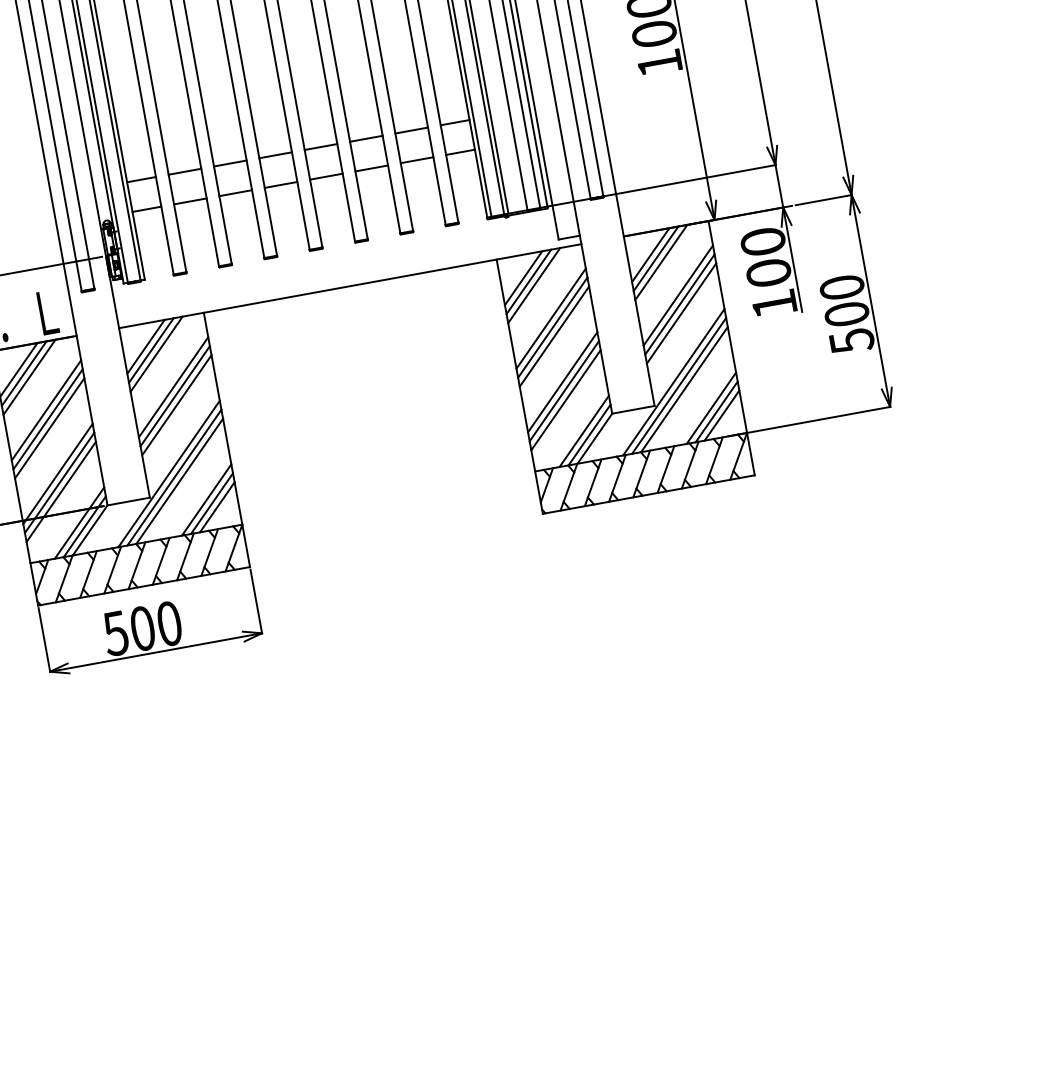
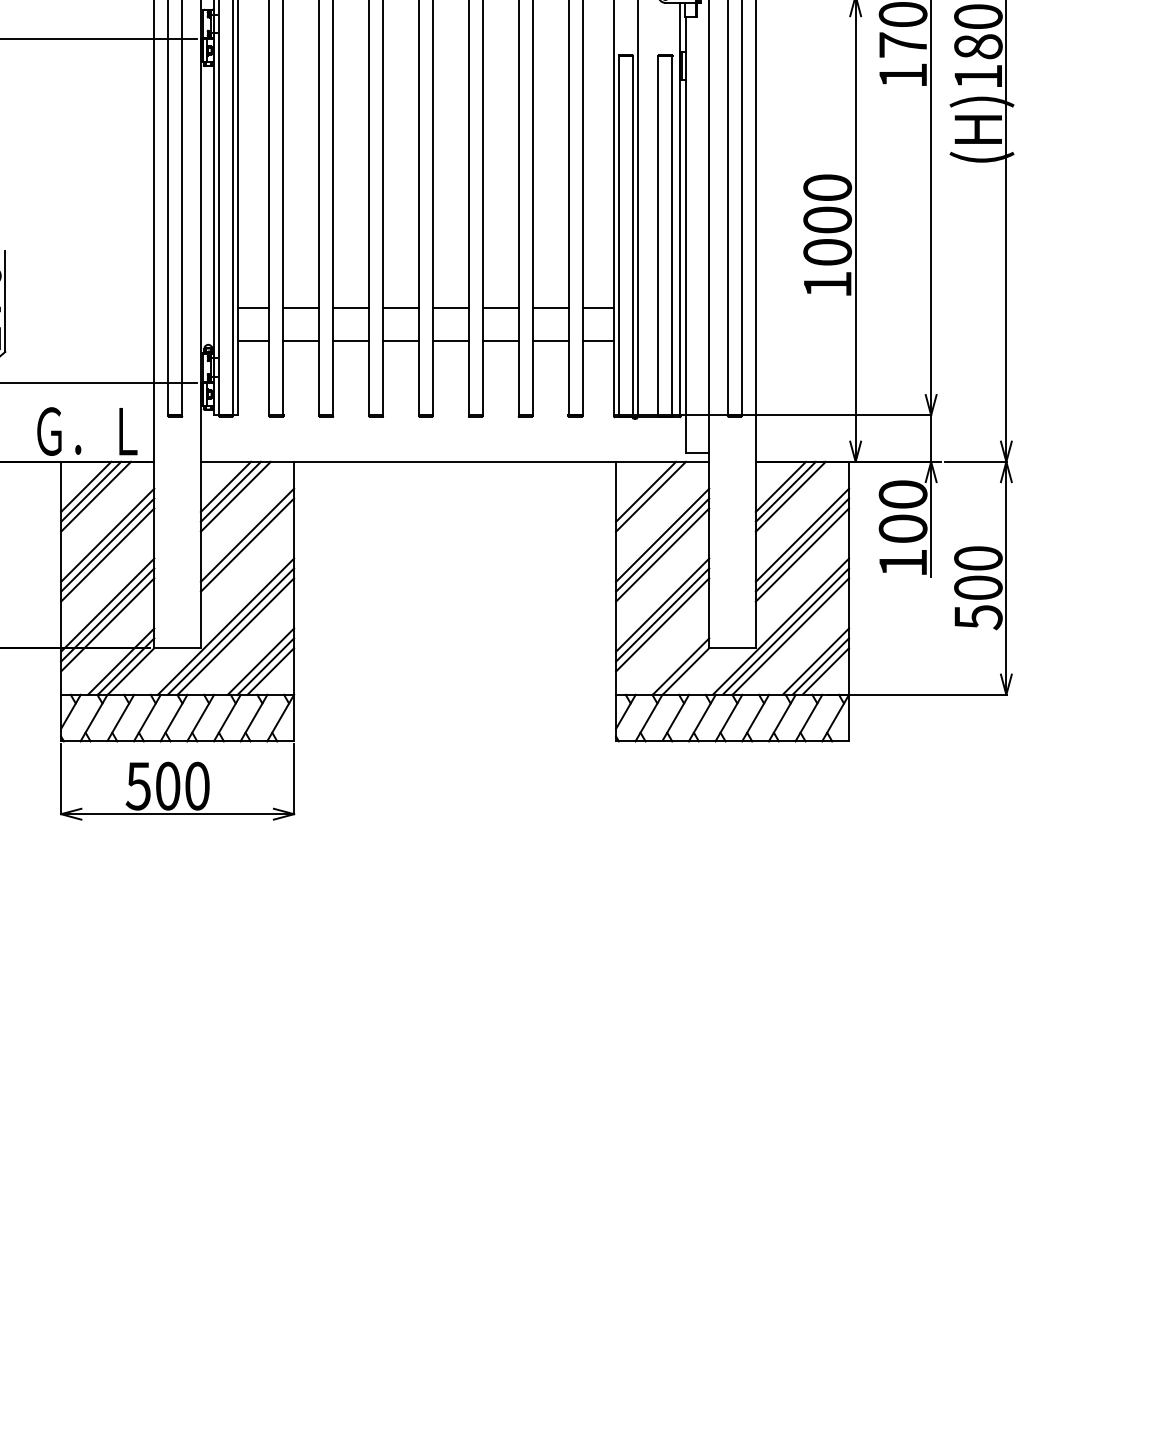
line: (523, 277) -> (641, 486), removed
line: (176, 404) -> (247, 554), removed
line: (583, 431) -> (675, 661), removed

